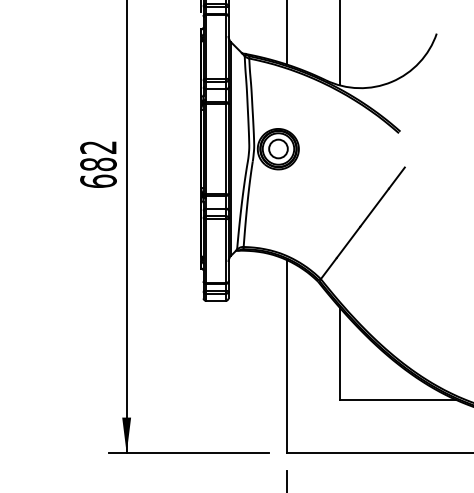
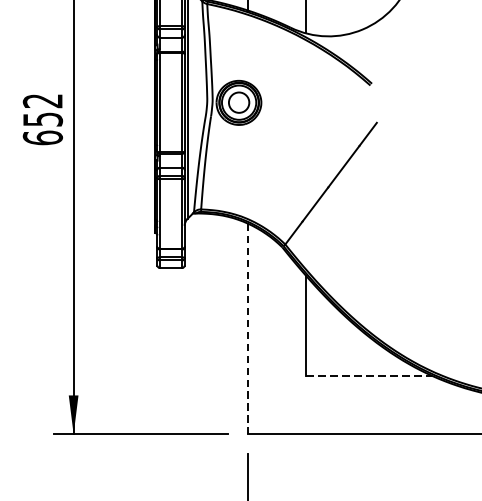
text: (98, 164) -> (42, 119), 682 -> 652
line: (286, 356) -> (247, 328), solid -> dashed
line: (397, 399) -> (368, 375), solid -> dashed

